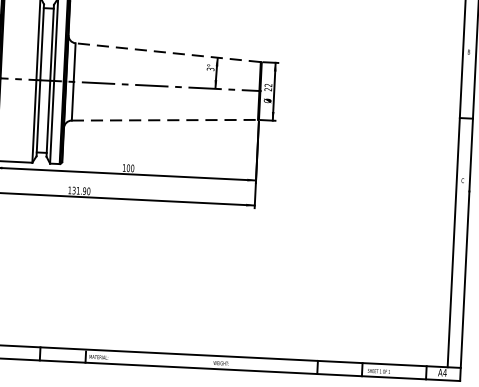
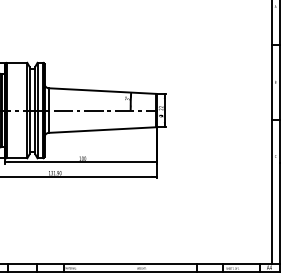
line: (168, 53) -> (102, 91), dashed -> solid
line: (164, 120) -> (102, 130), dashed -> solid

